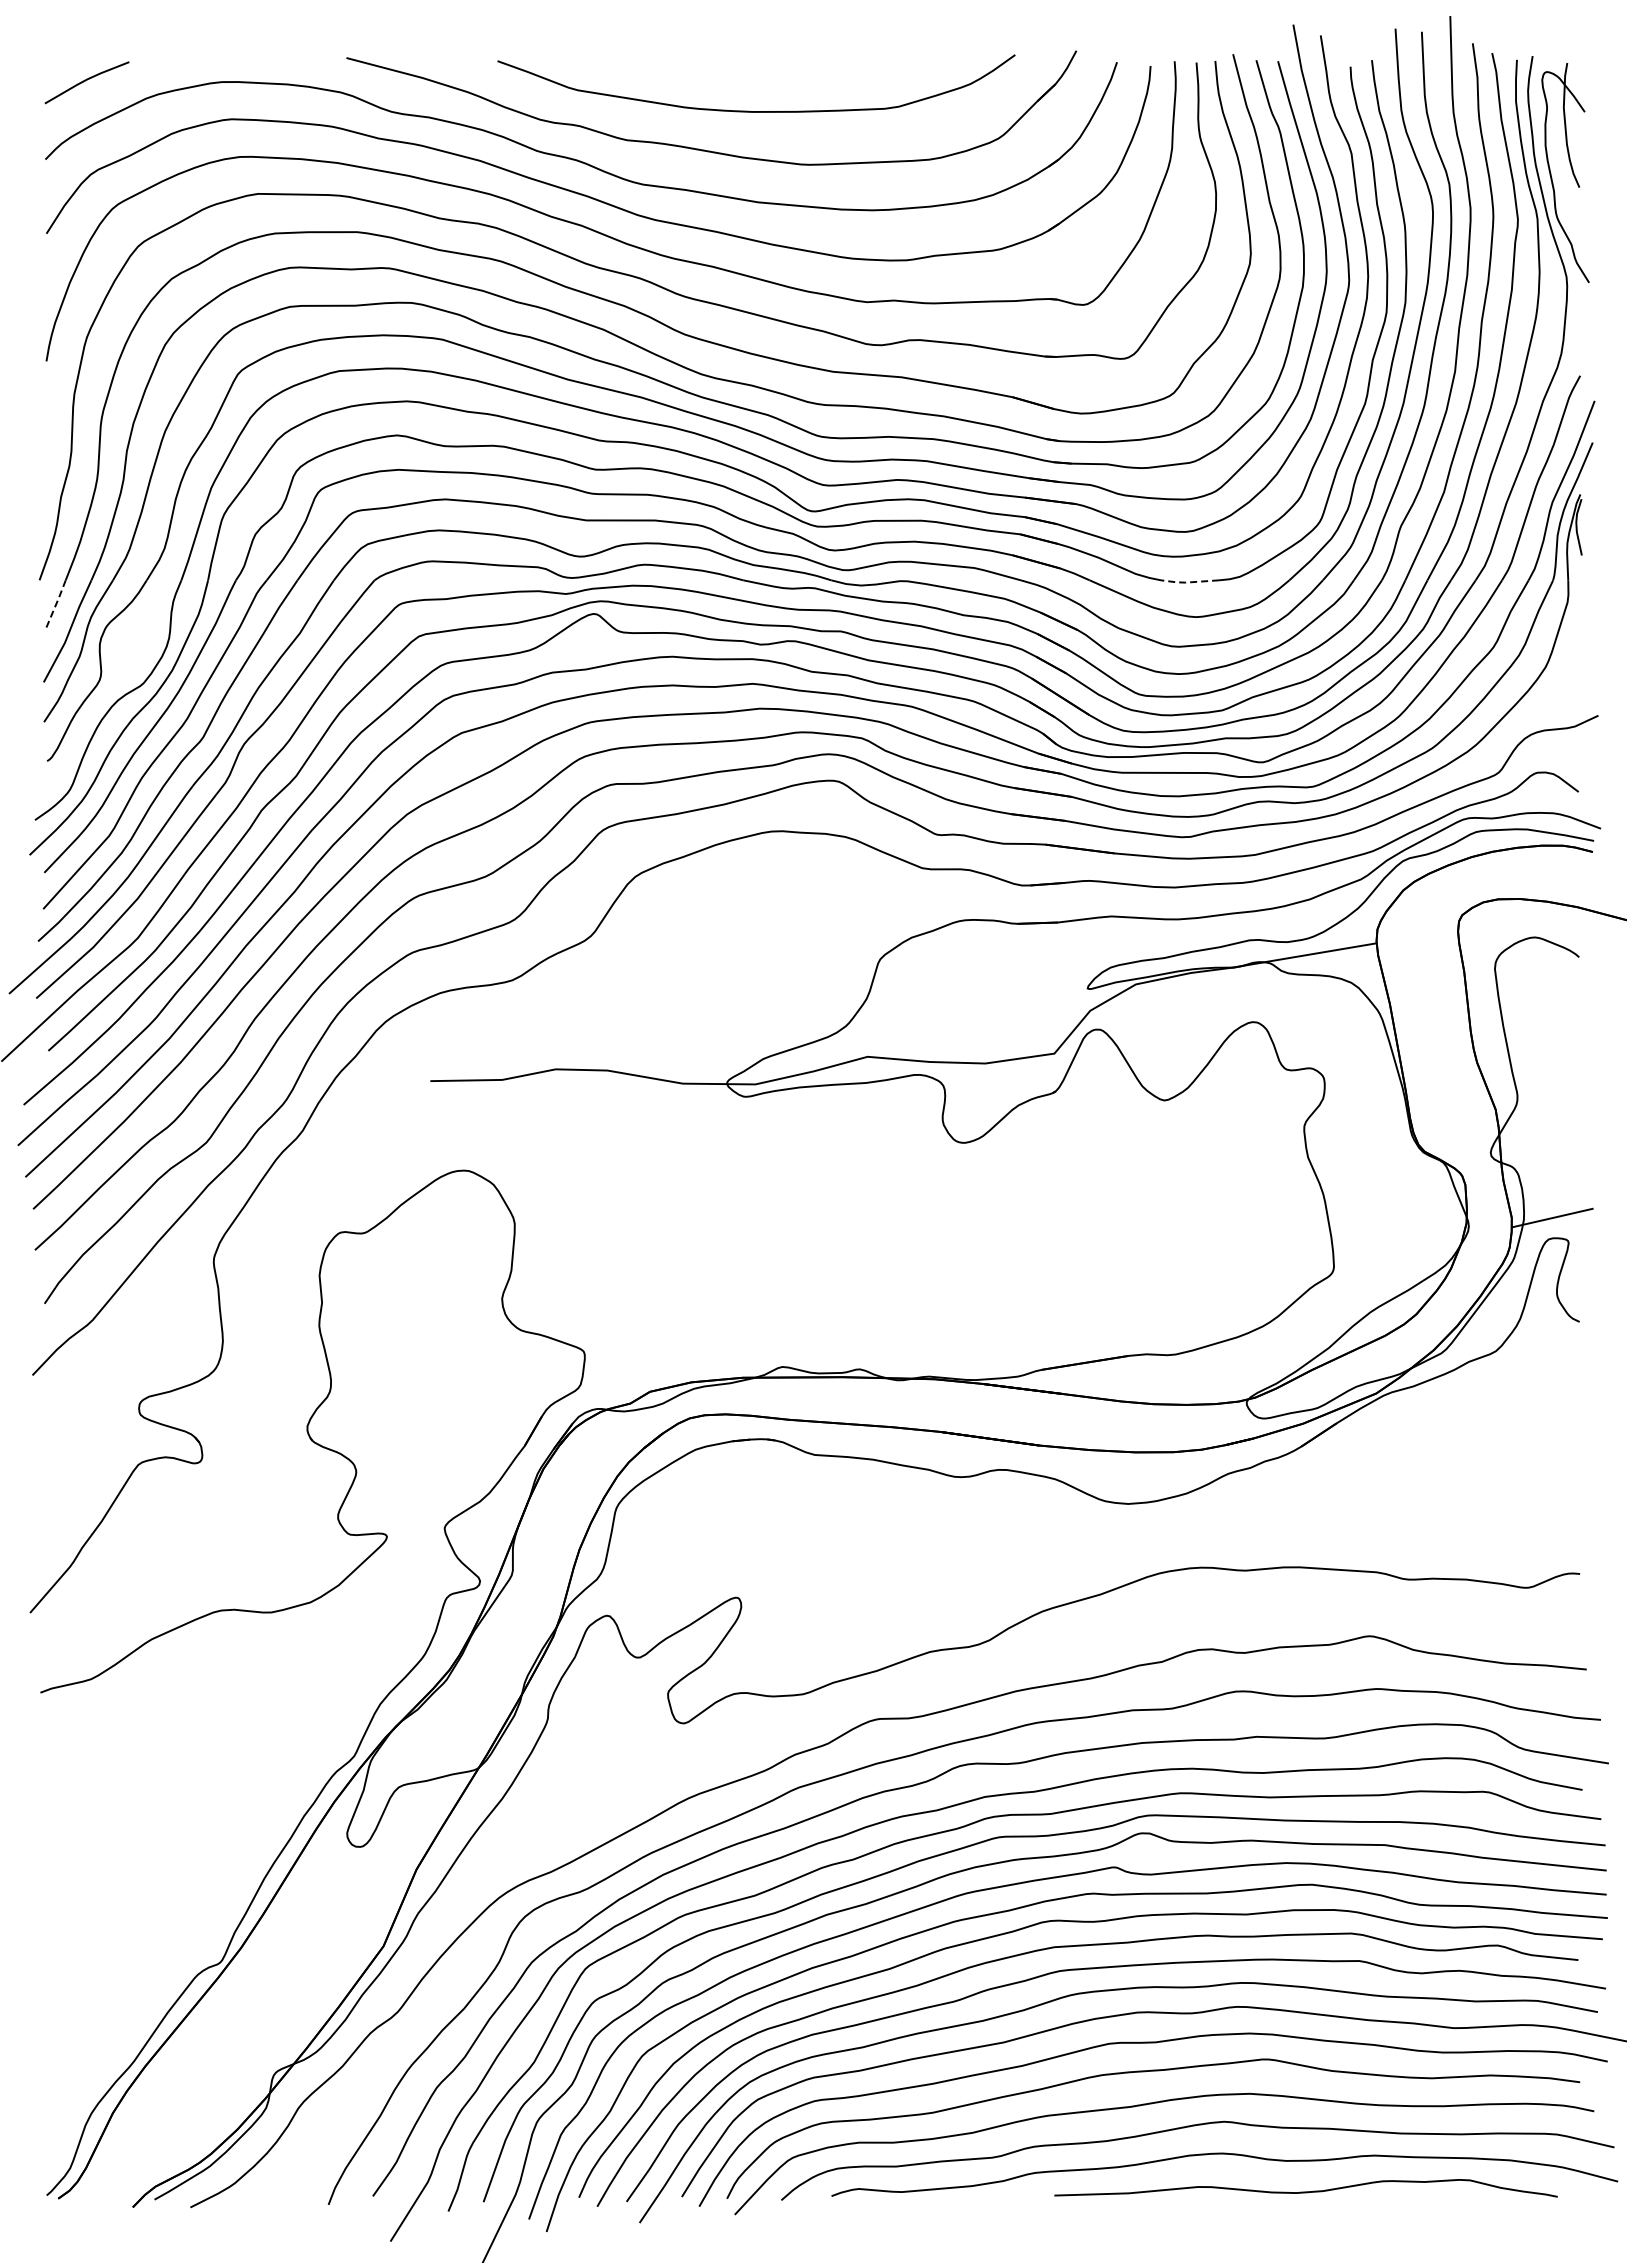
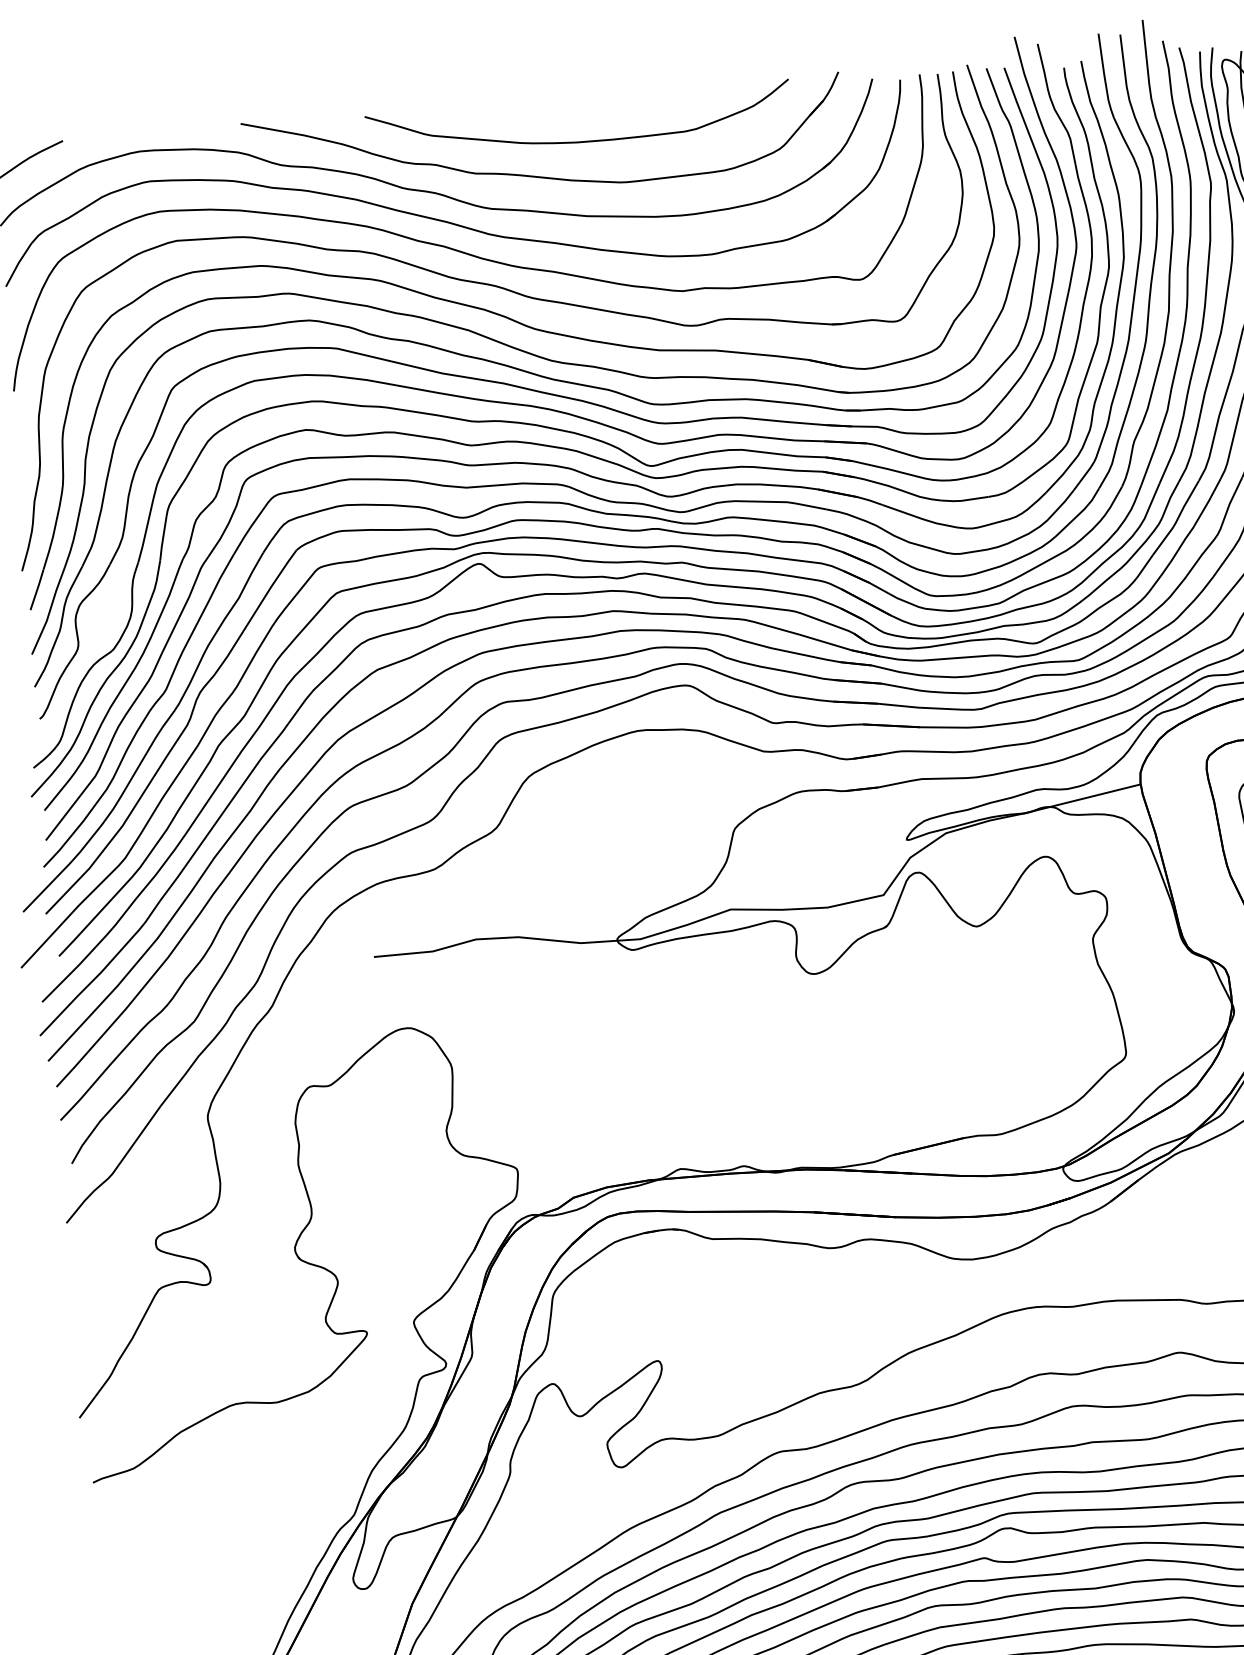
line: (1188, 582) -> (963, 500), dashed -> solid
line: (56, 604) -> (37, 590), dashed -> solid

